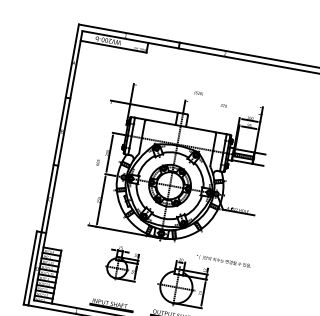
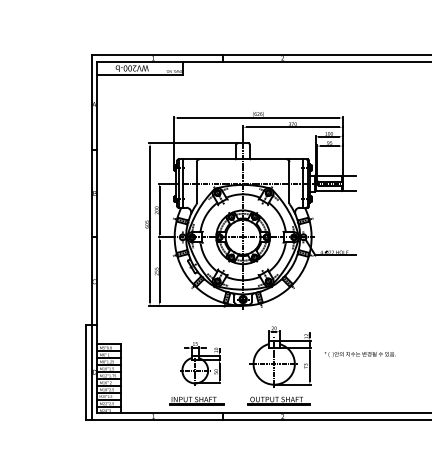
line: (198, 95) -> (258, 117), added
line: (223, 108) -> (292, 127), added
line: (100, 163) -> (150, 224), added
text: (223, 261) -> (359, 354), moved
part: (122, 263) -> (200, 363), moved

